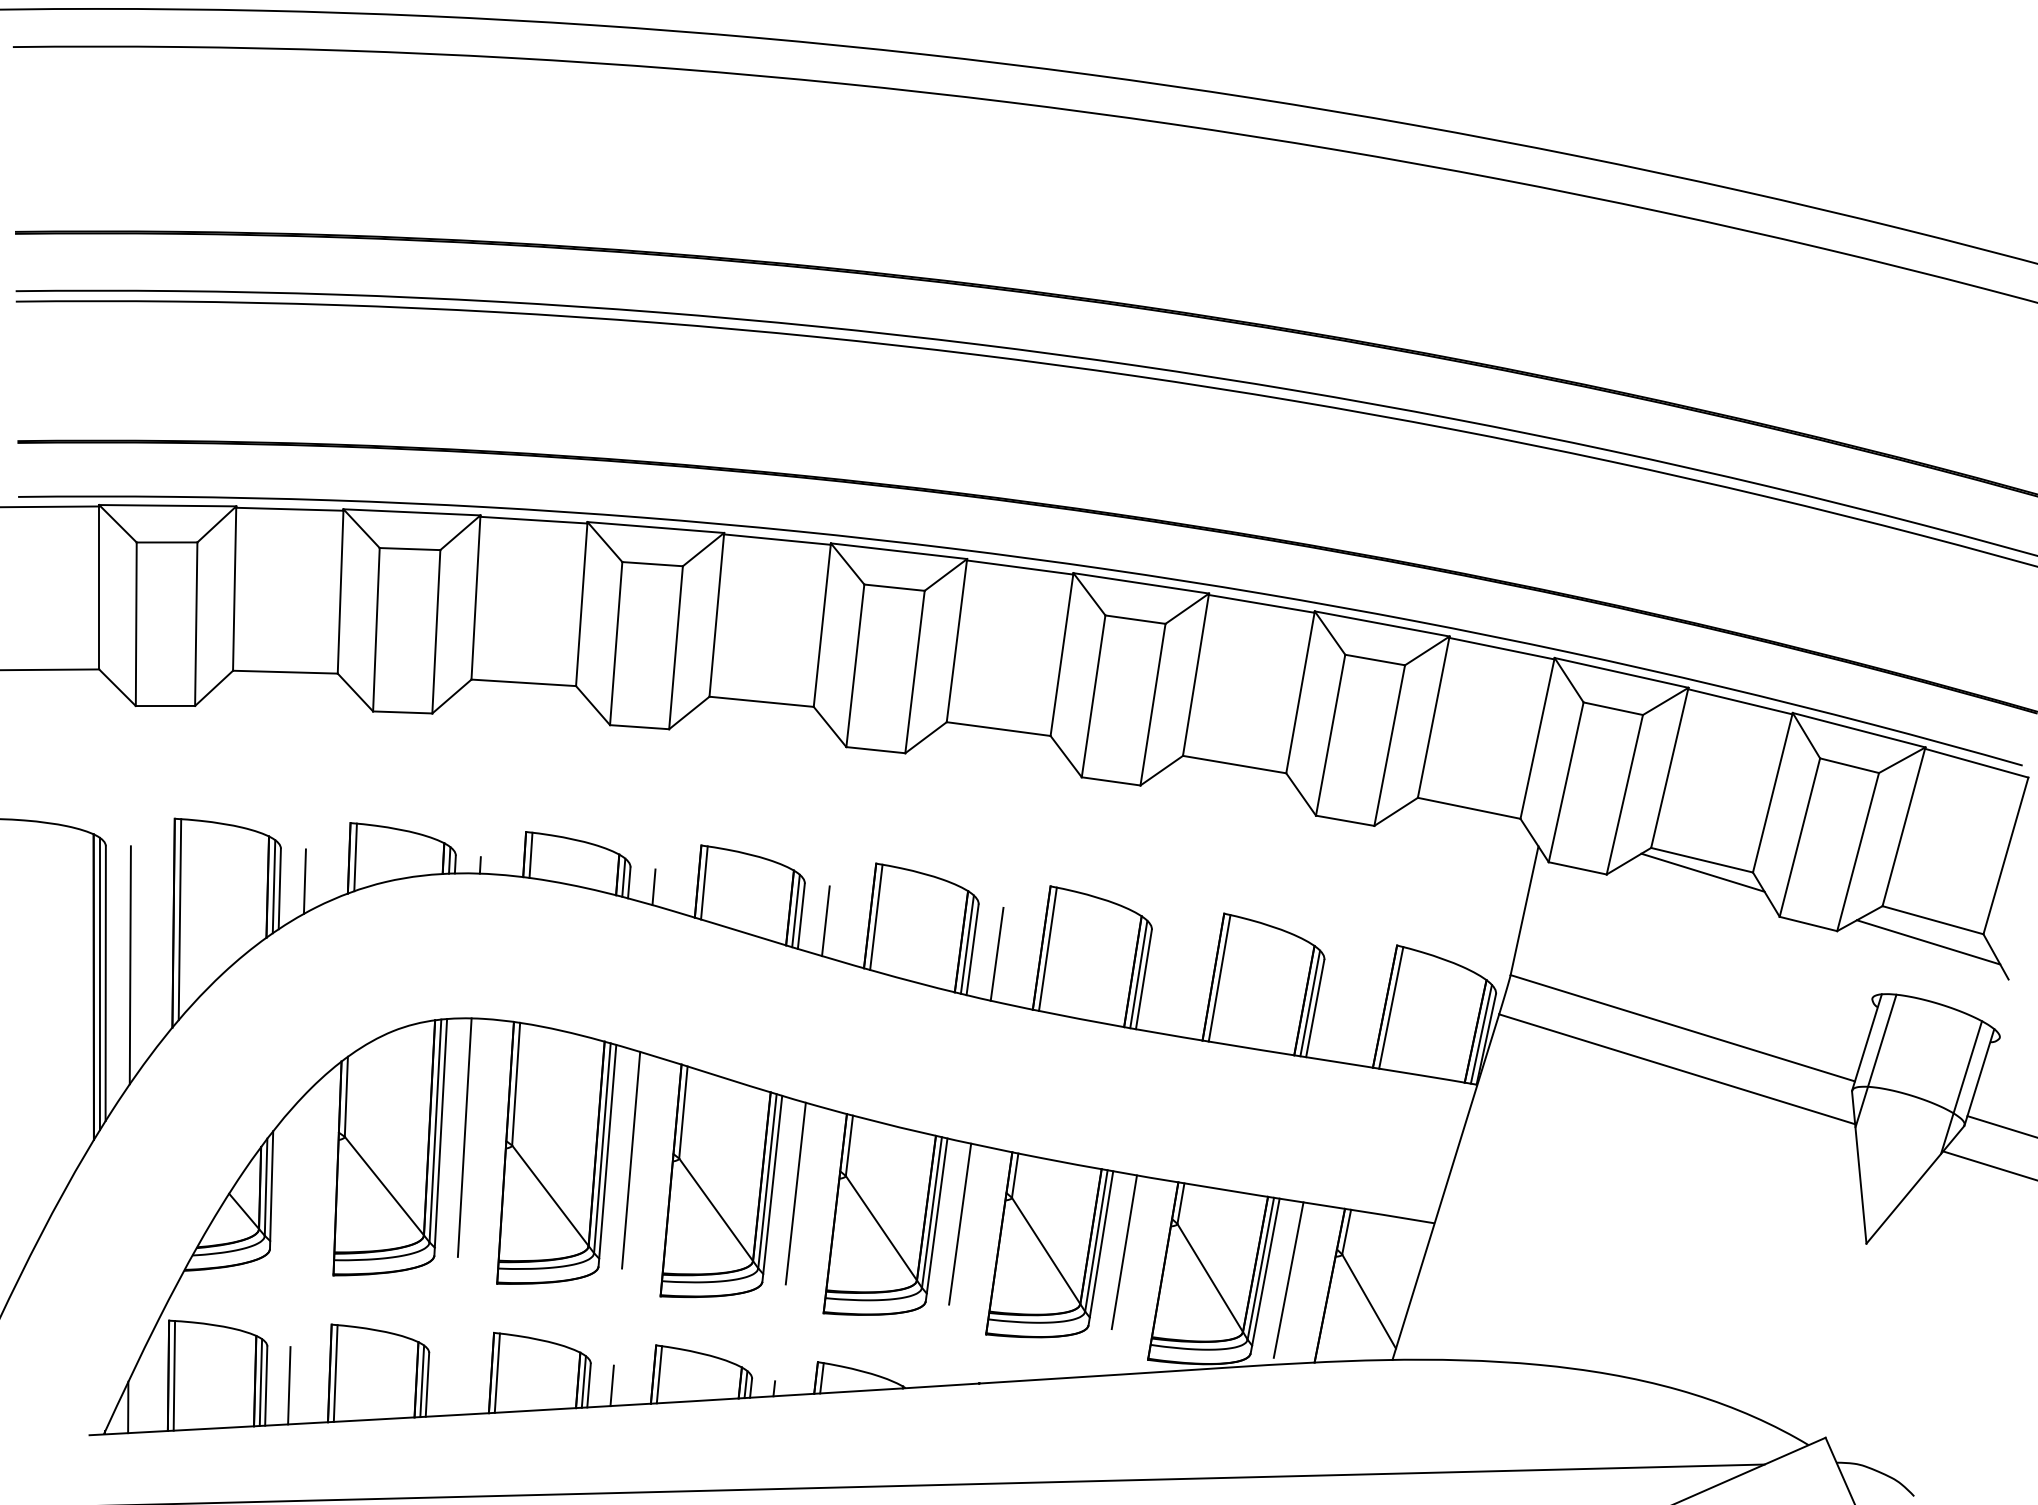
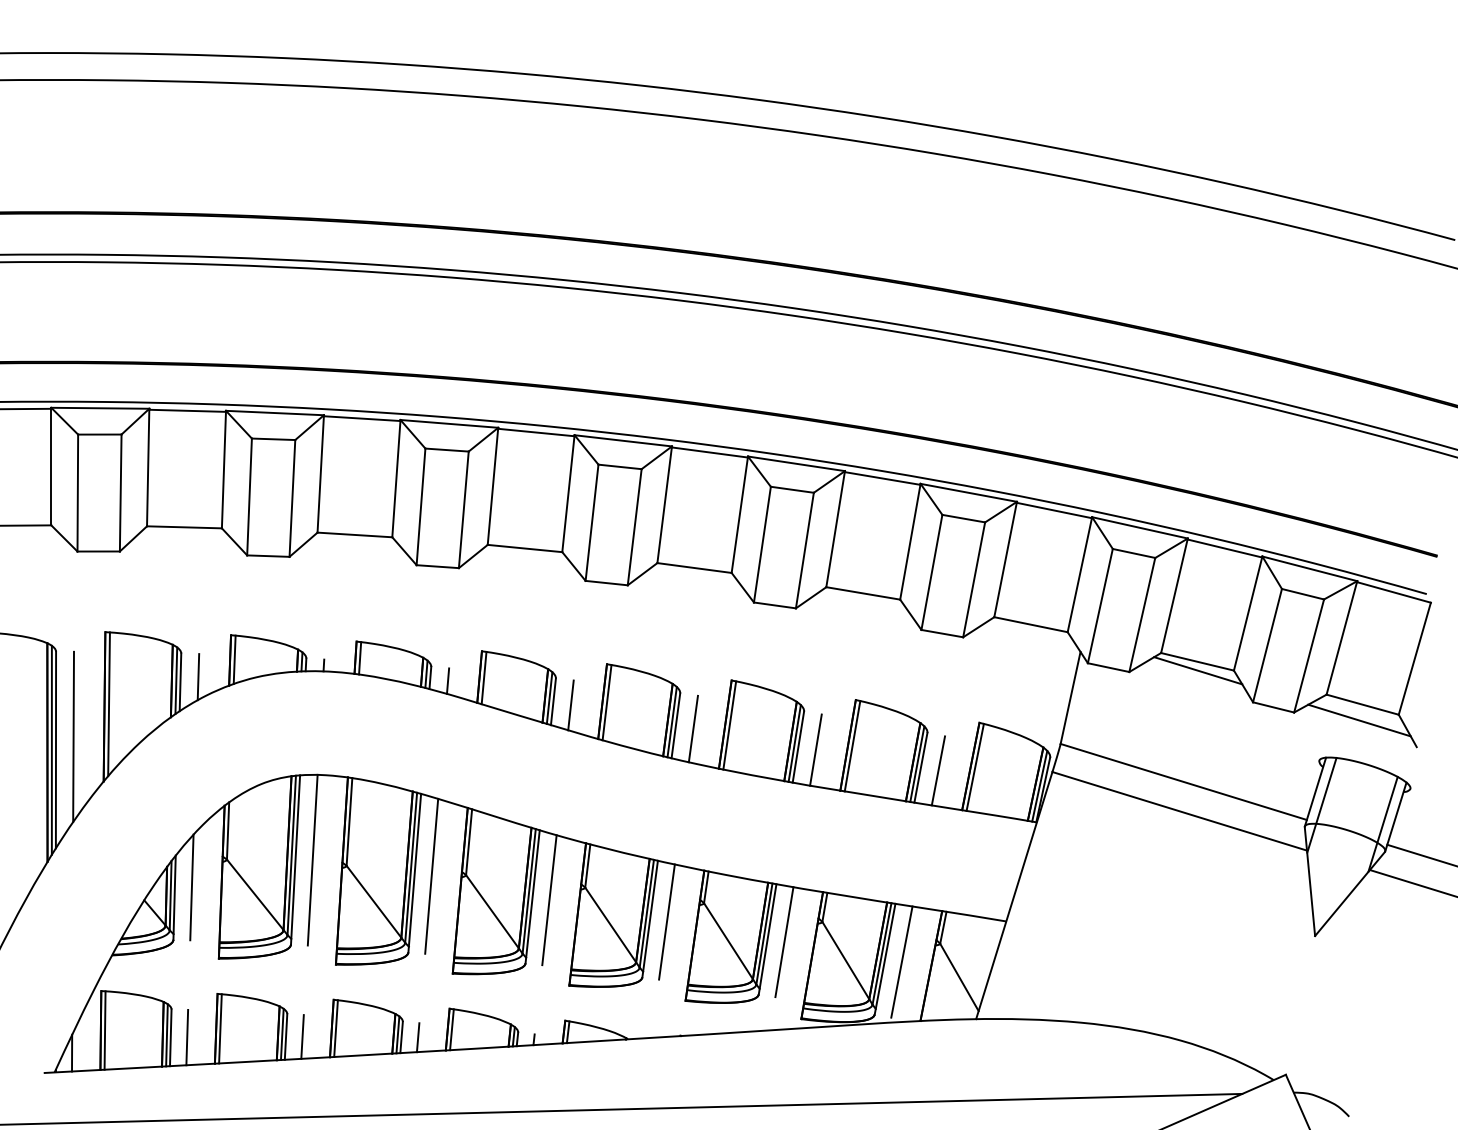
line: (1167, 982) -> (815, 749), added
line: (1339, 1012) -> (938, 770), added
line: (295, 1175) -> (191, 887), added
line: (450, 1384) -> (302, 1036), added

